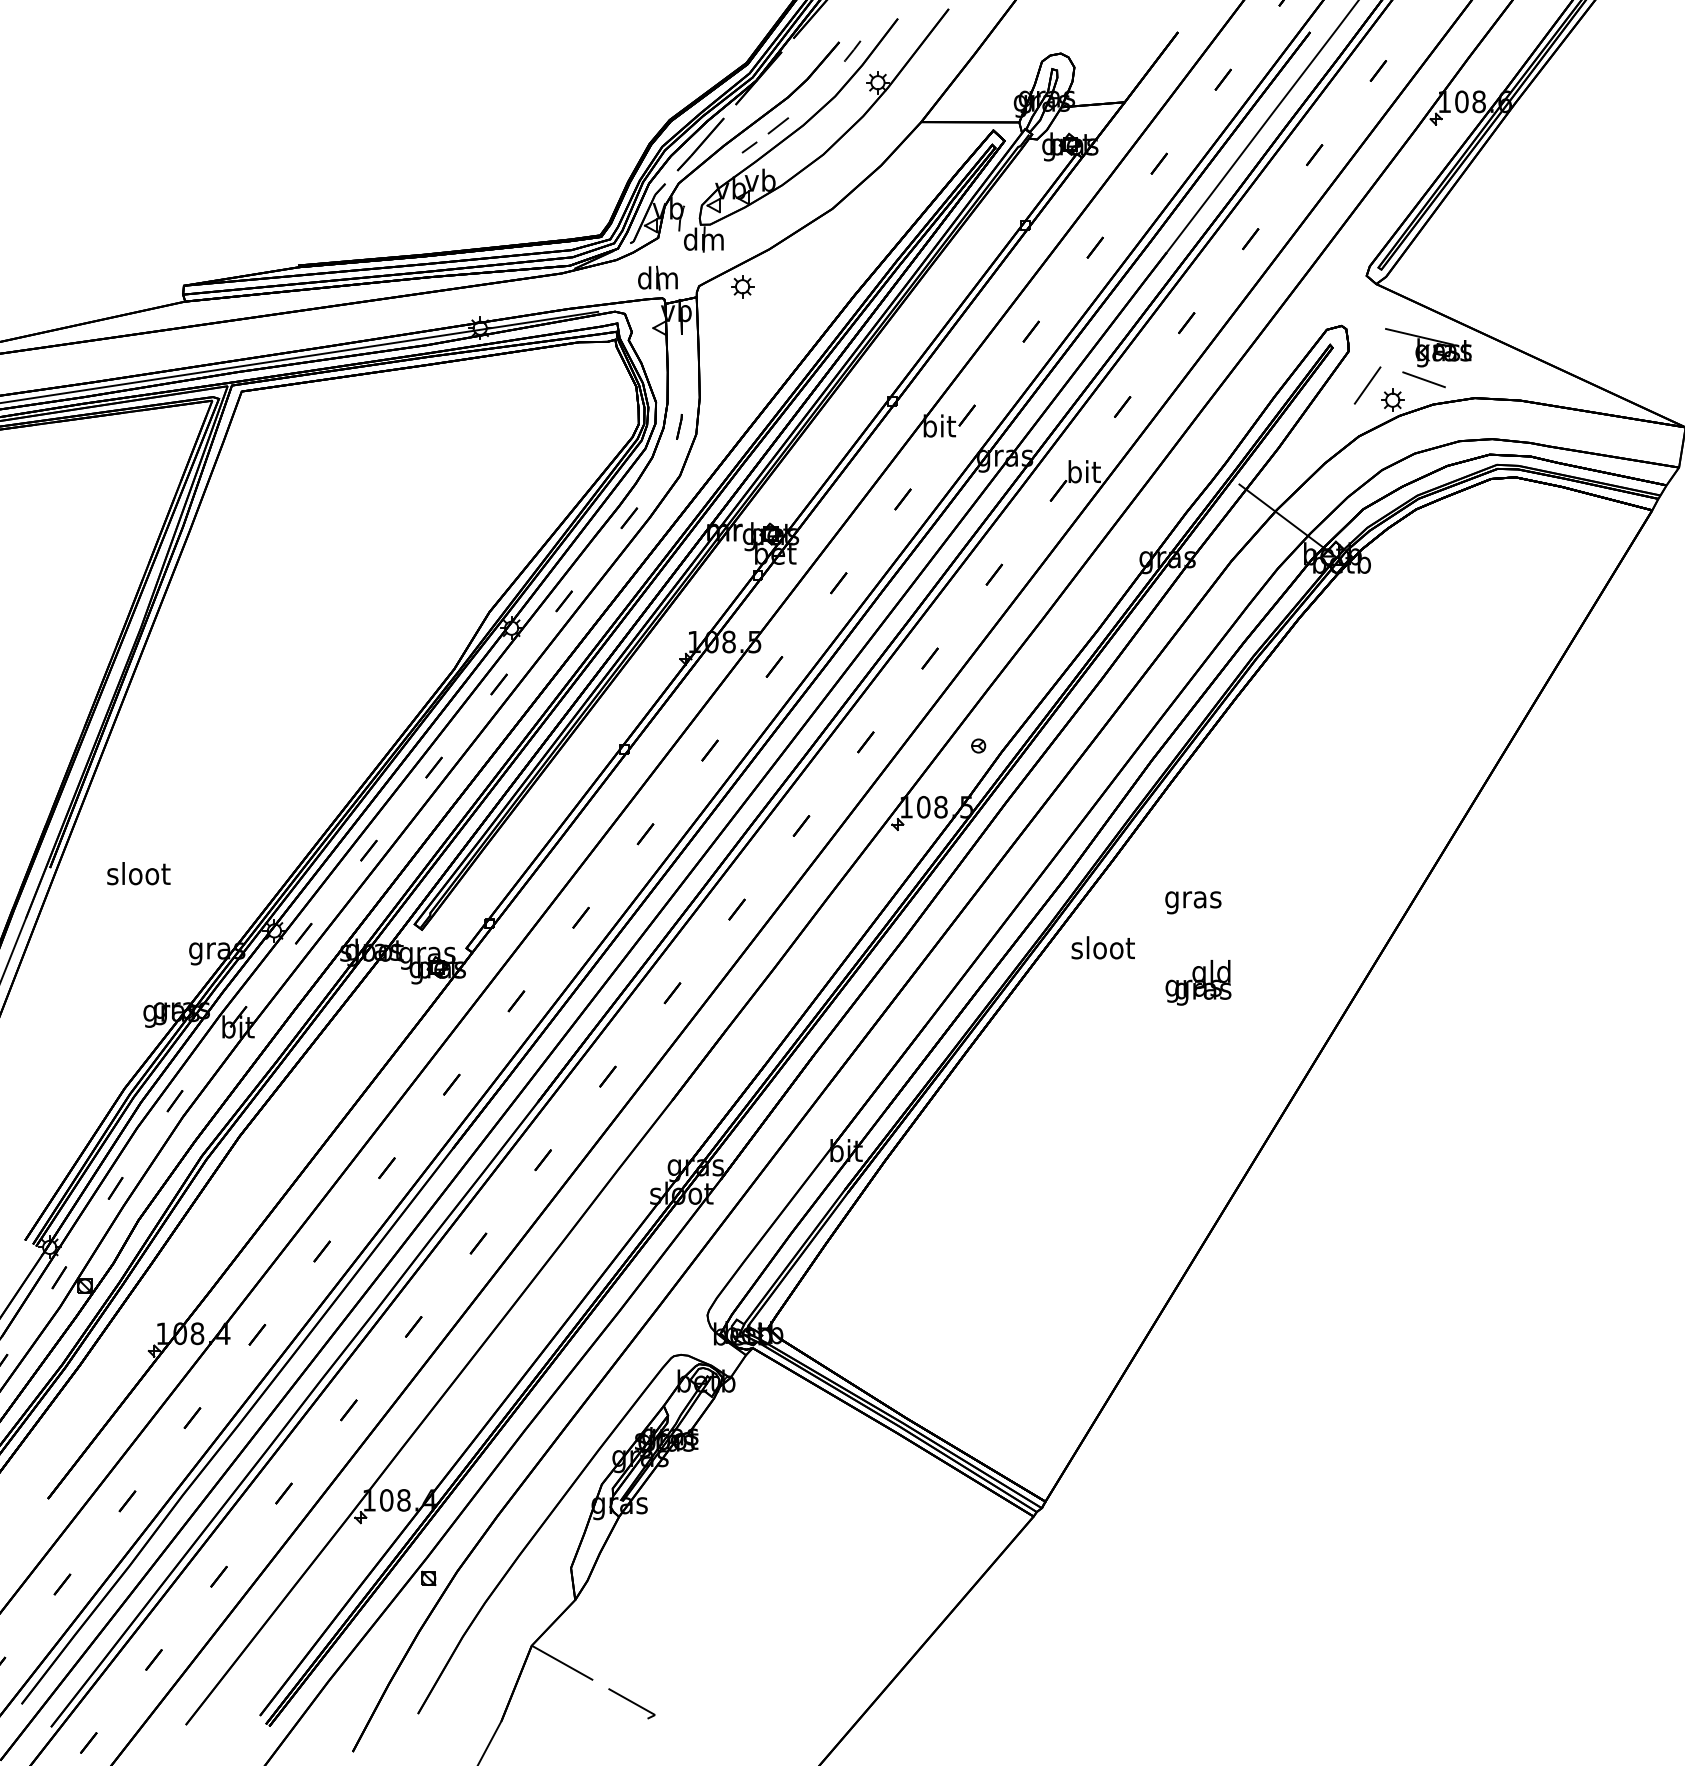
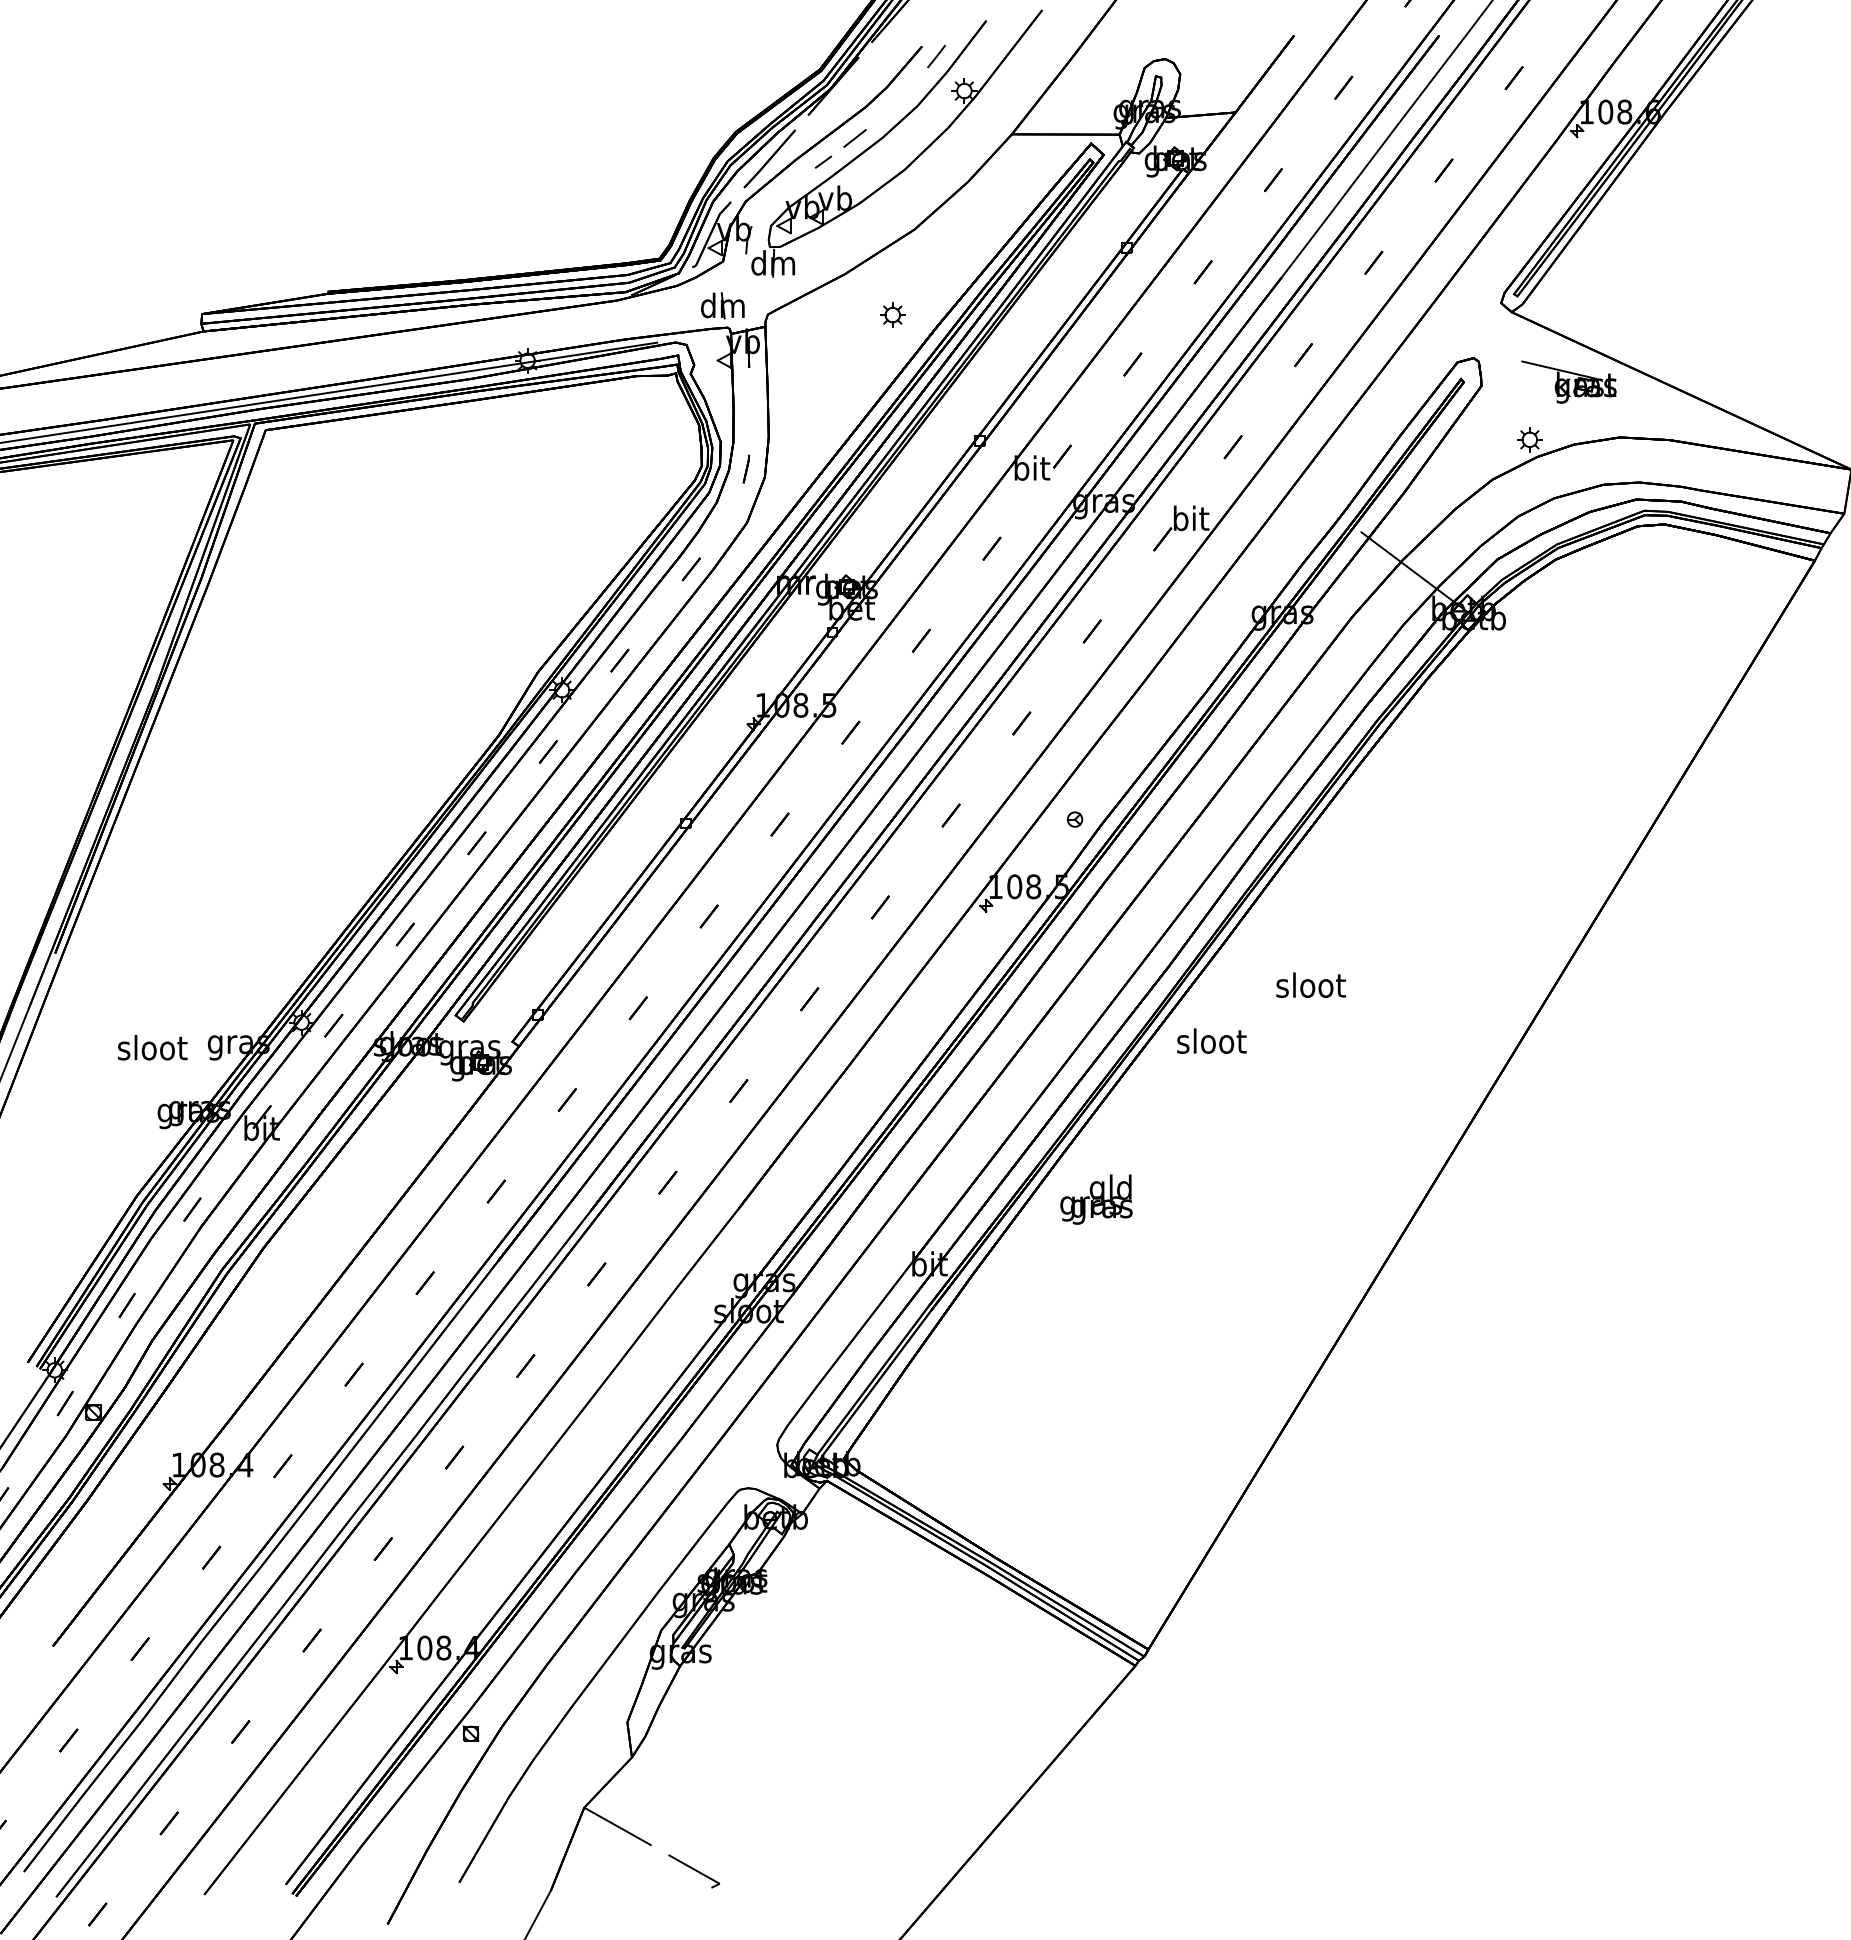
part: (742, 286) -> (892, 314), moved
line: (1424, 379) -> (1564, 417), removed
line: (1367, 385) -> (1502, 423), removed
text: (138, 873) -> (152, 1047), moved
text: (1193, 899) -> (1311, 988), gras -> sloot
text: (1198, 982) -> (1096, 1199), moved

